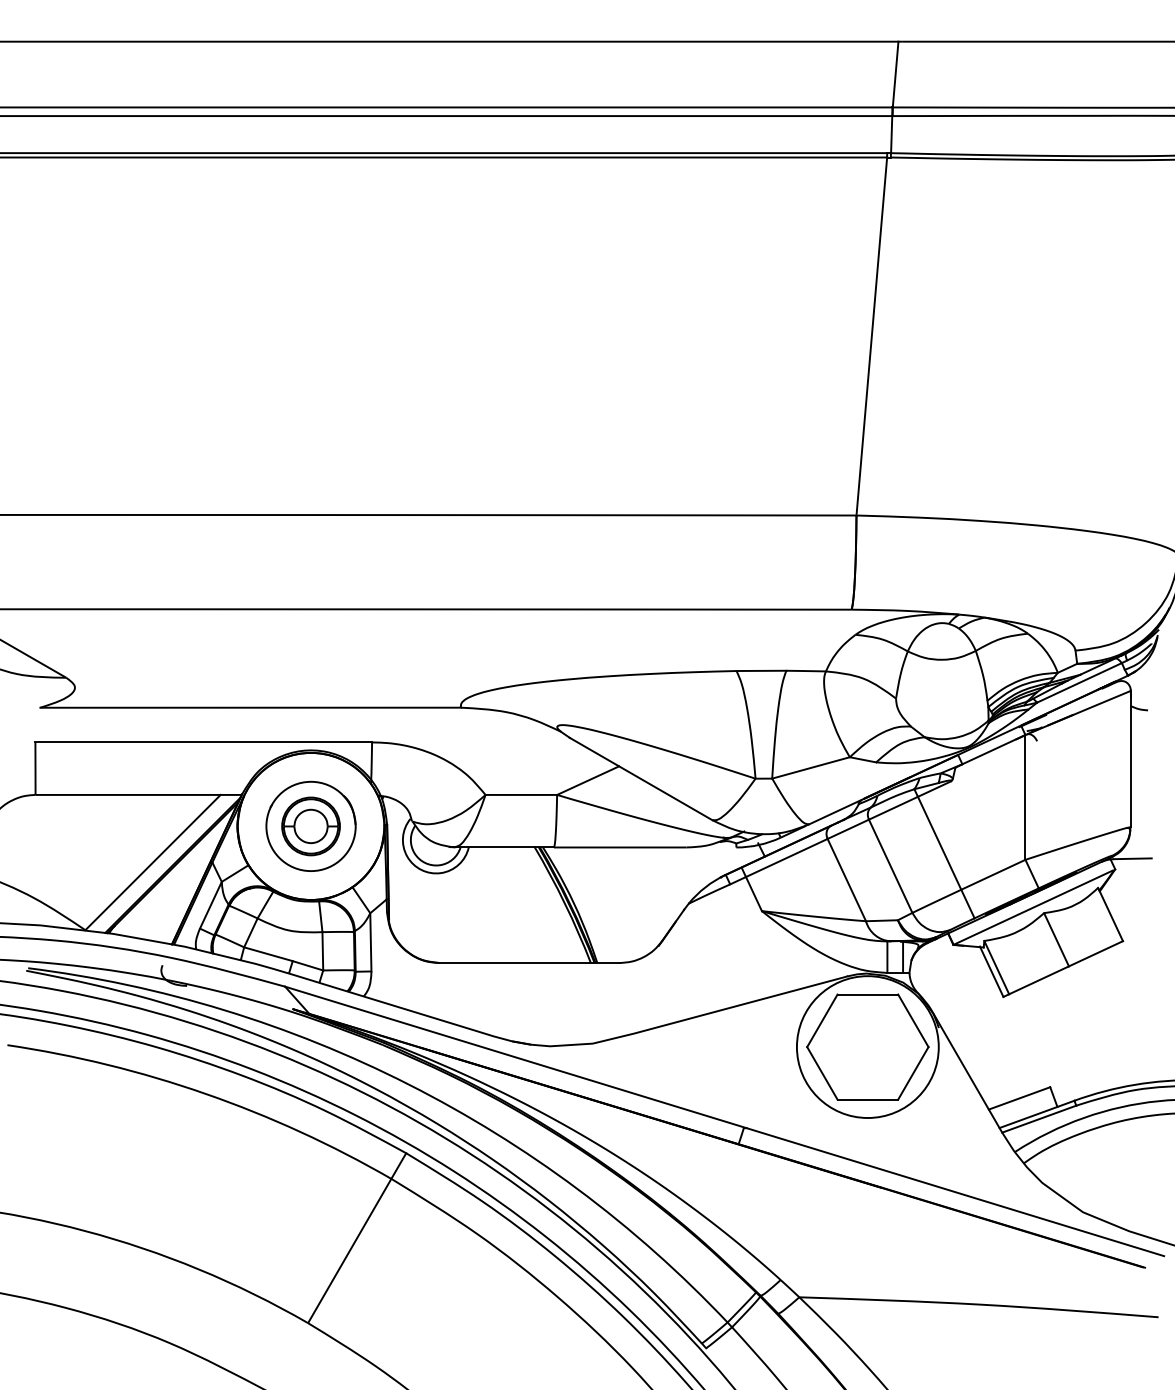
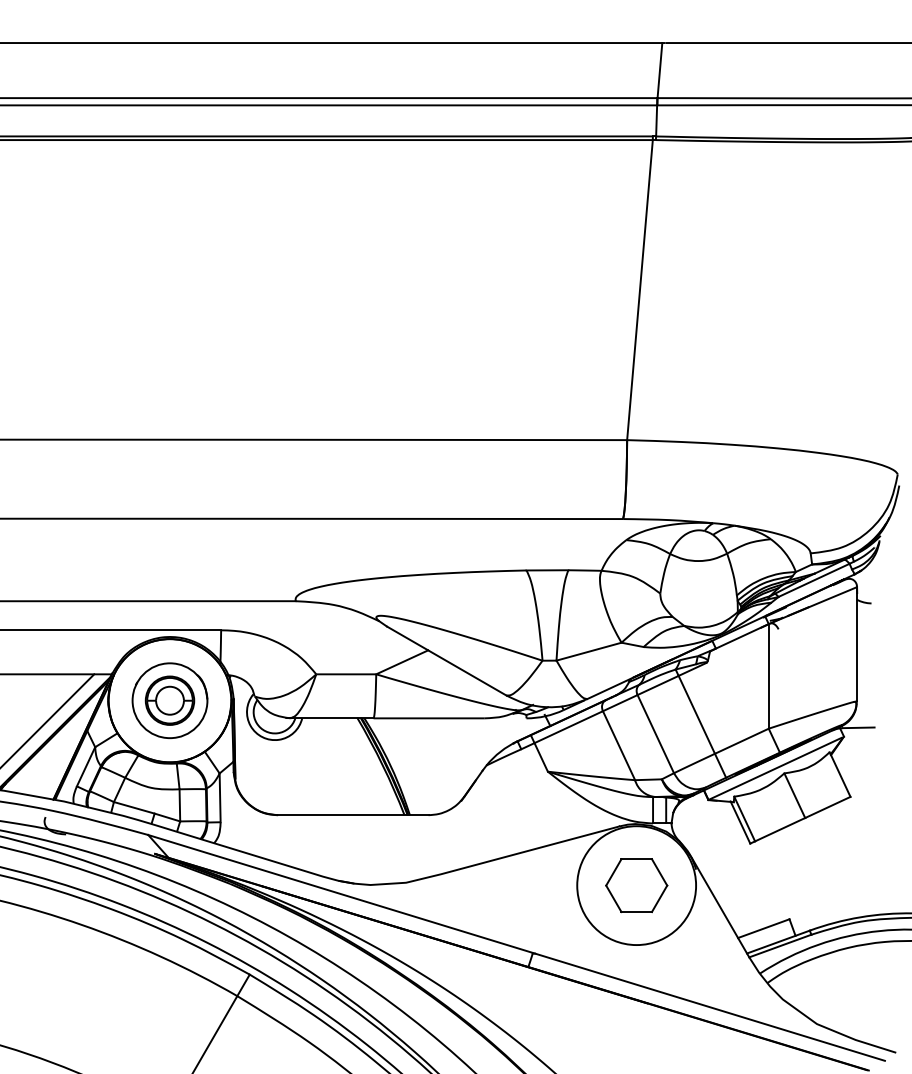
part: (867, 1046) -> (636, 885), size x0.6

